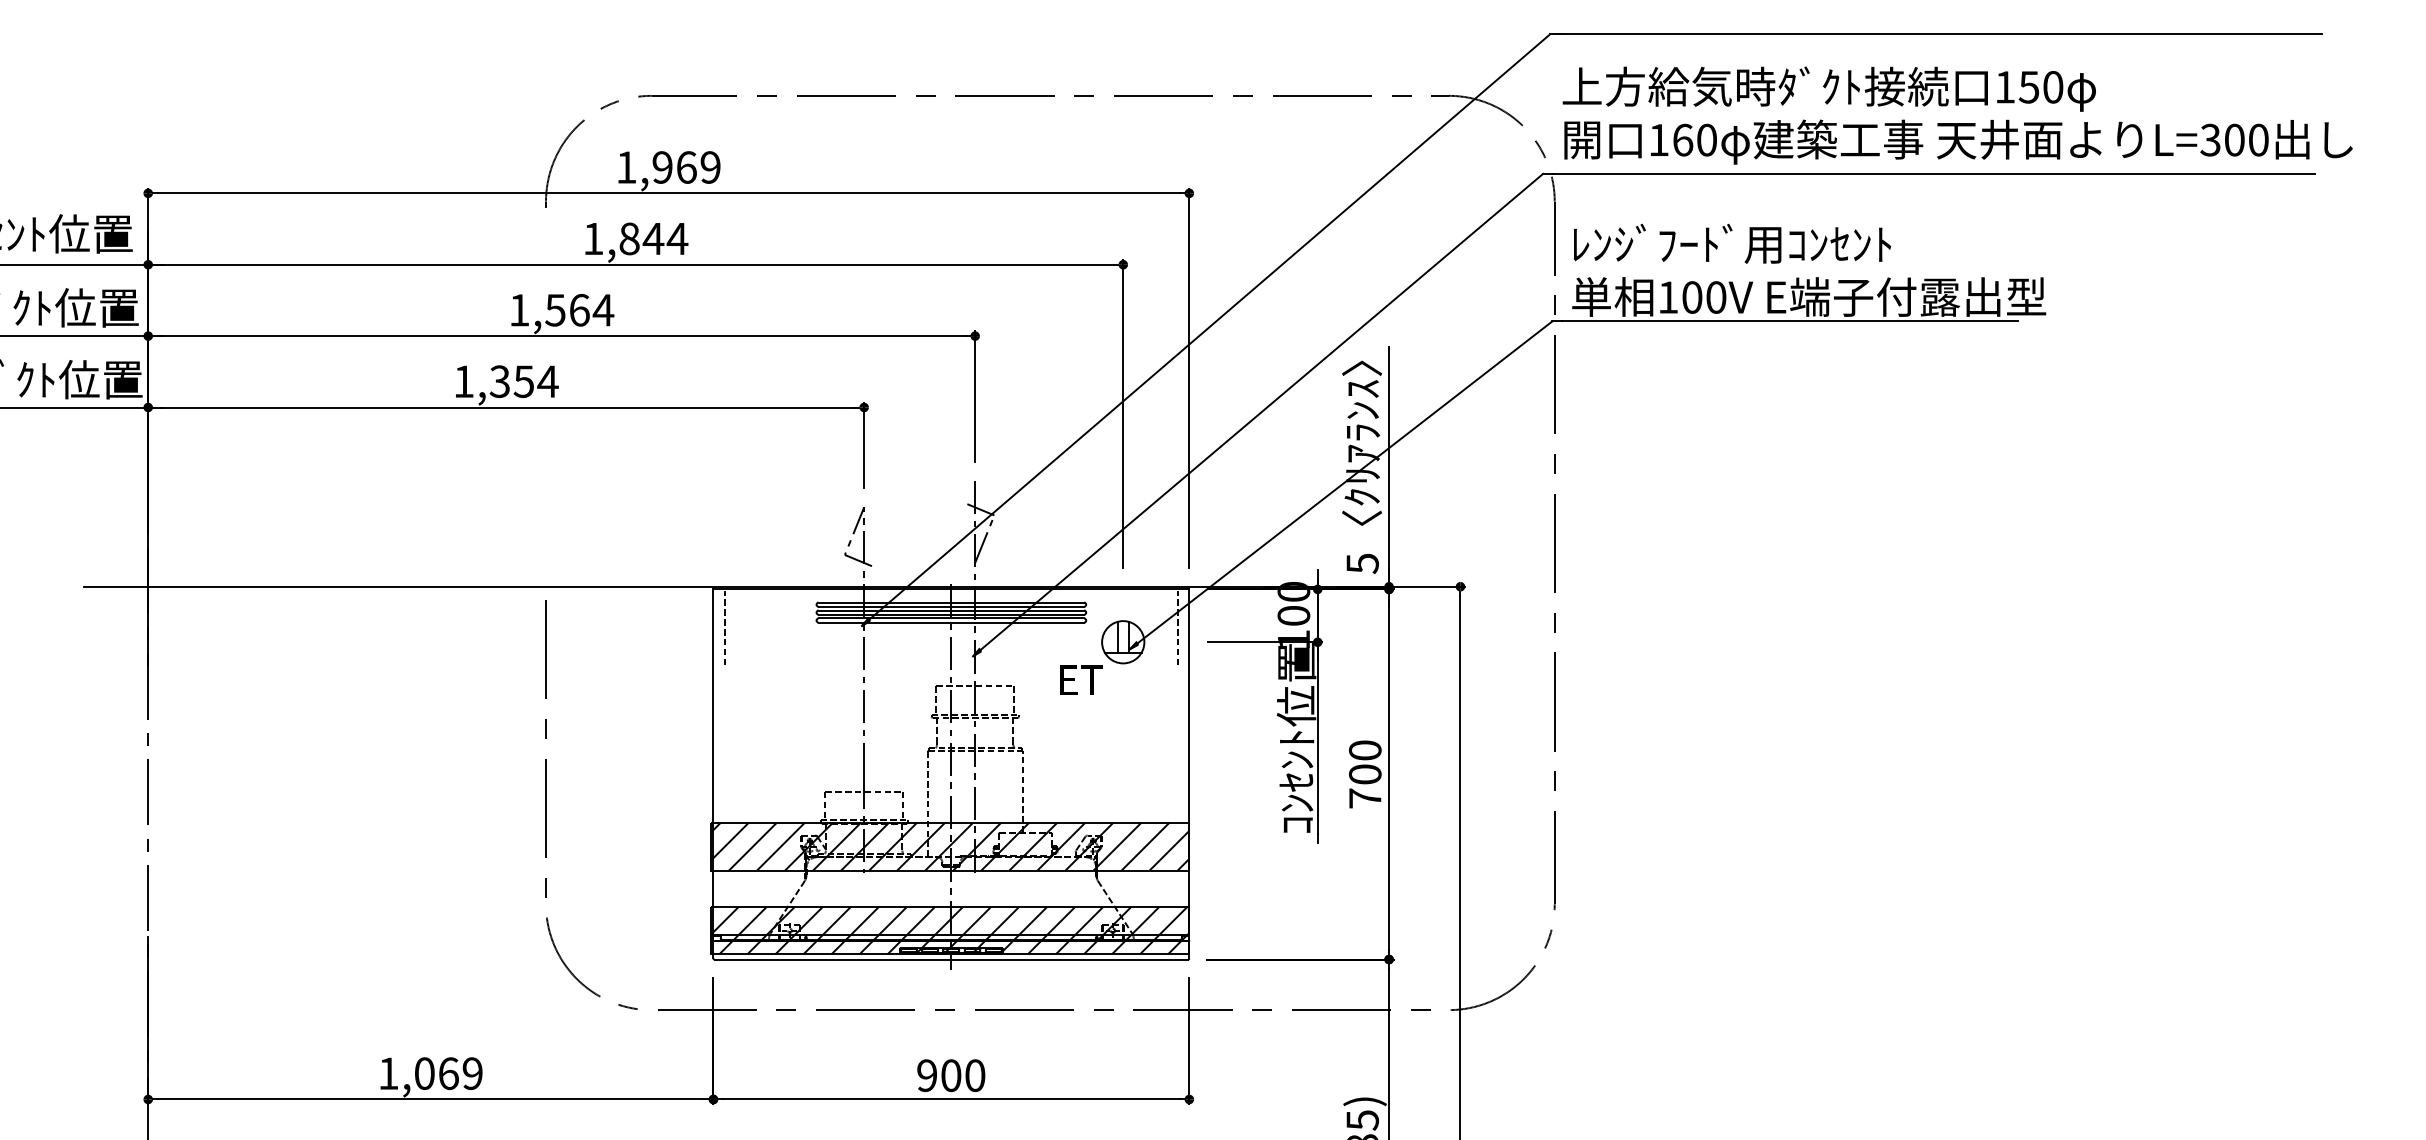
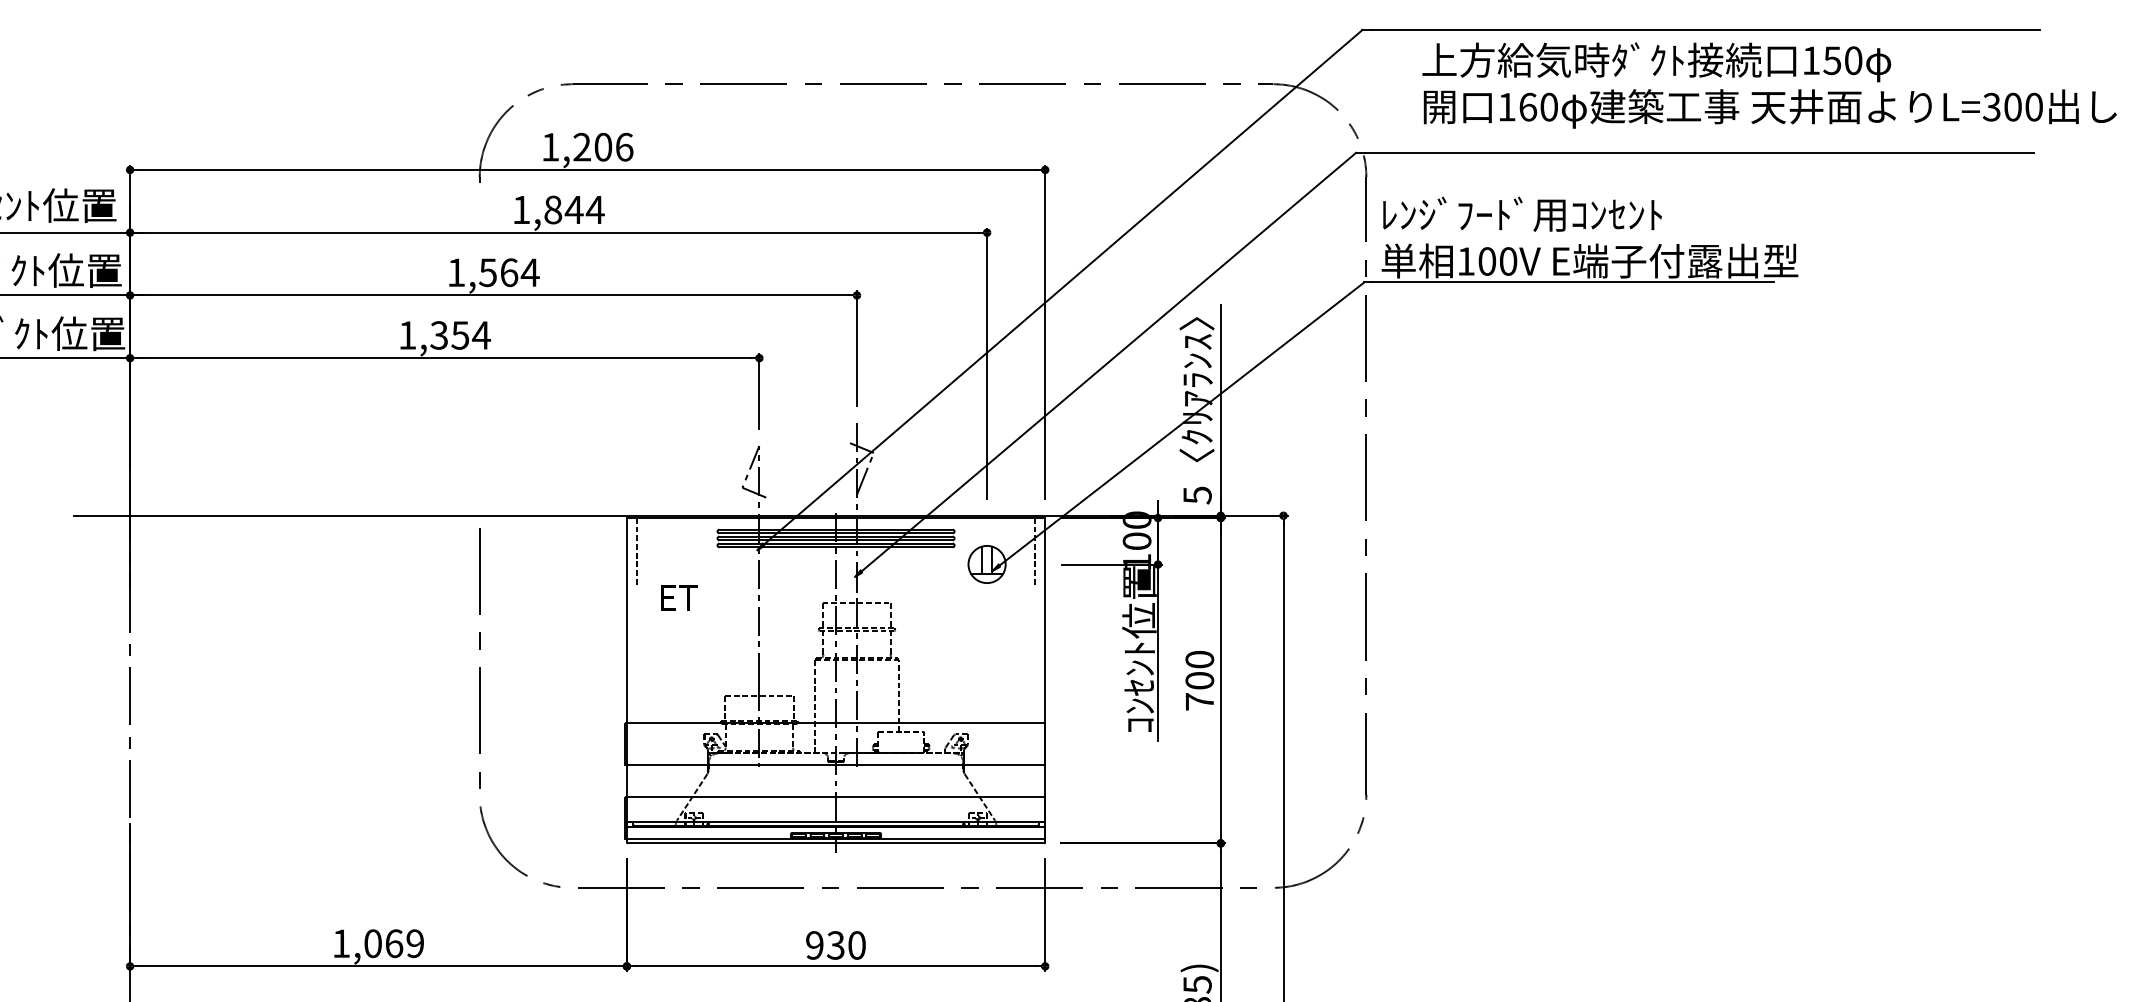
text: (1957, 115) -> (1769, 85), moved
text: (686, 166) -> (603, 146), 1,969 -> 1,206
text: (1081, 679) -> (679, 597), moved
hatch: (950, 847) -> (835, 744), removed
hatch: (950, 930) -> (835, 817), removed
text: (950, 1075) -> (835, 945), 900 -> 930

